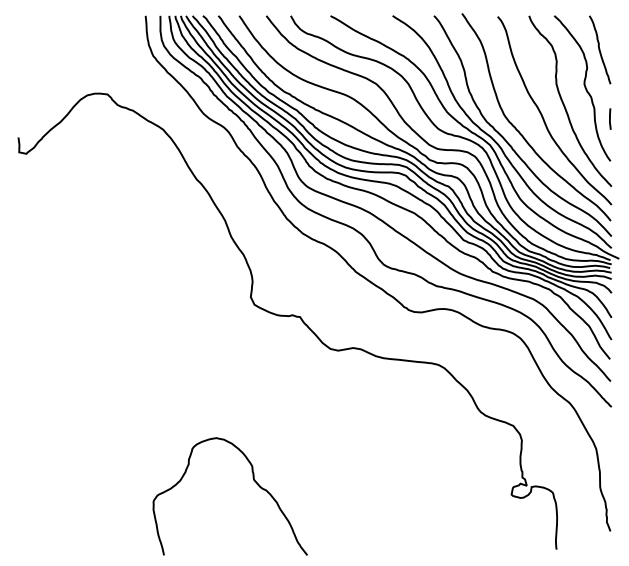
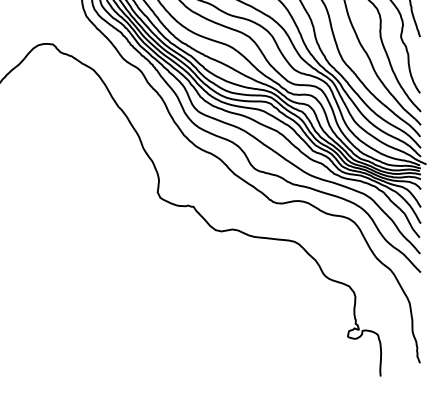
line: (610, 118) -> (420, 62), removed
curve: (253, 480) -> (159, 326), removed

